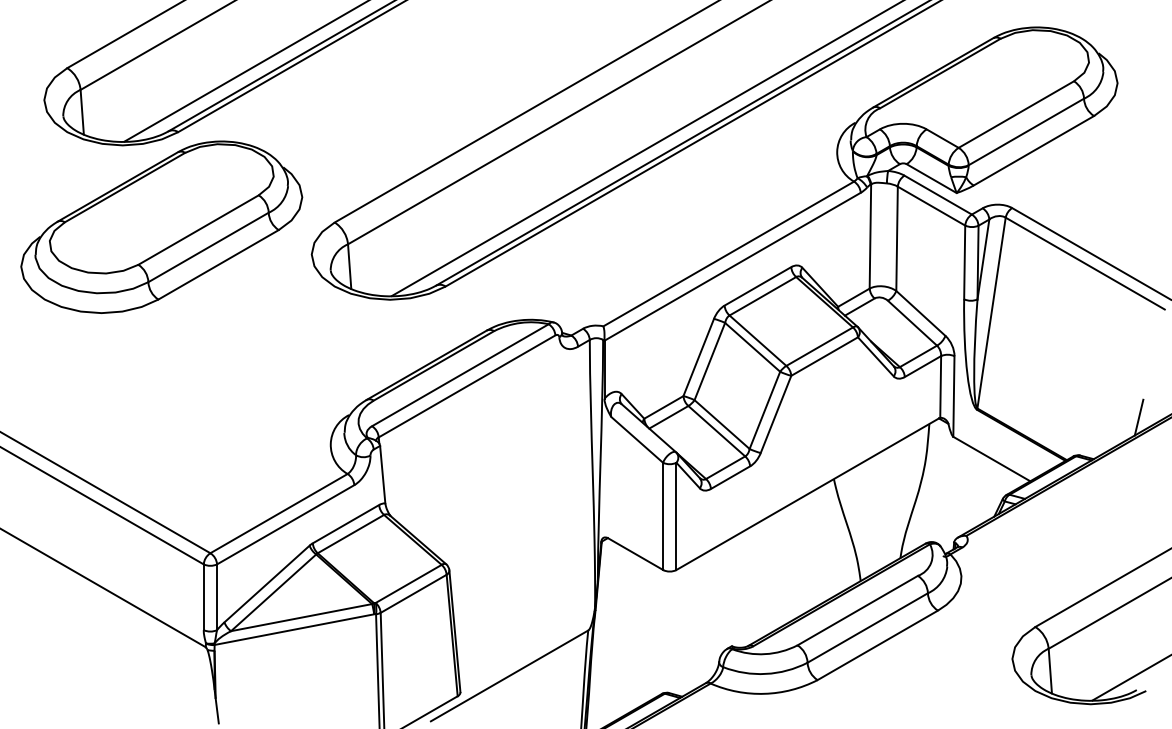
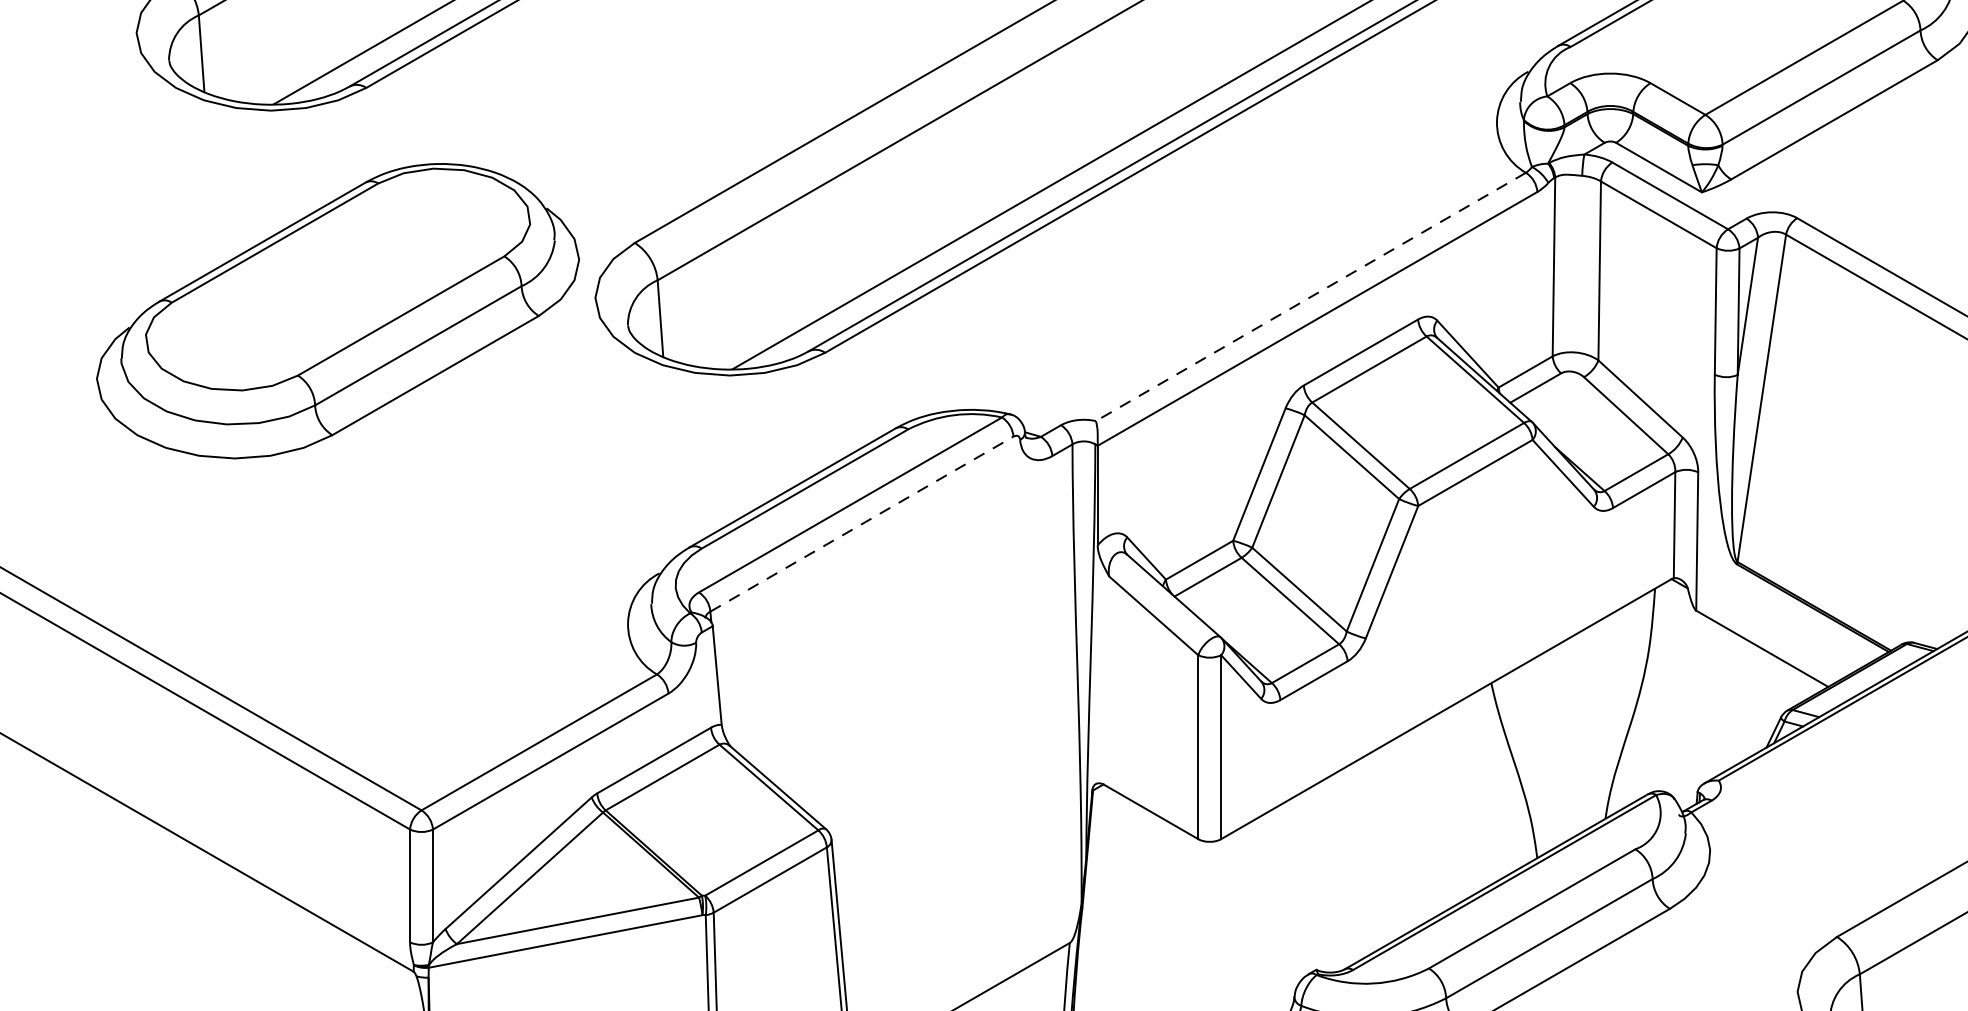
part: (161, 226) -> (337, 309), moved
line: (728, 254) -> (1310, 297), solid -> dashed
line: (467, 386) -> (862, 524), solid -> dashed

